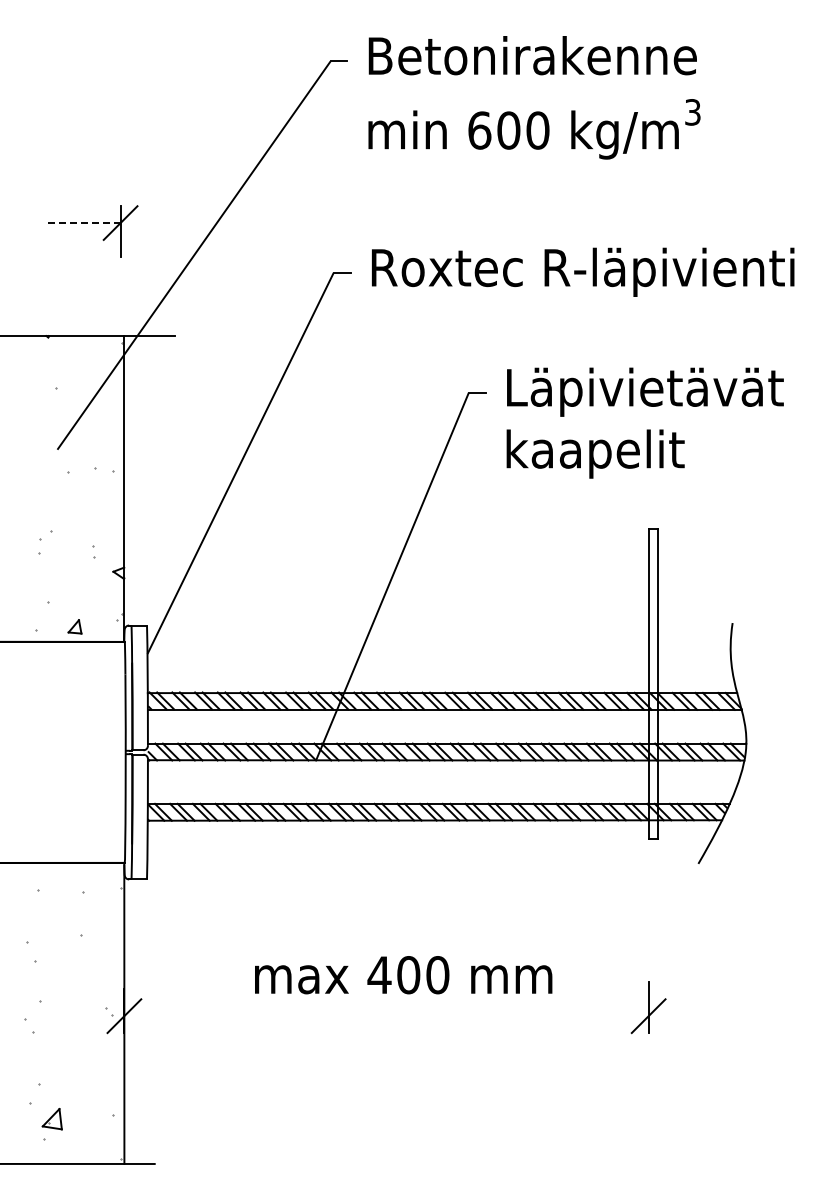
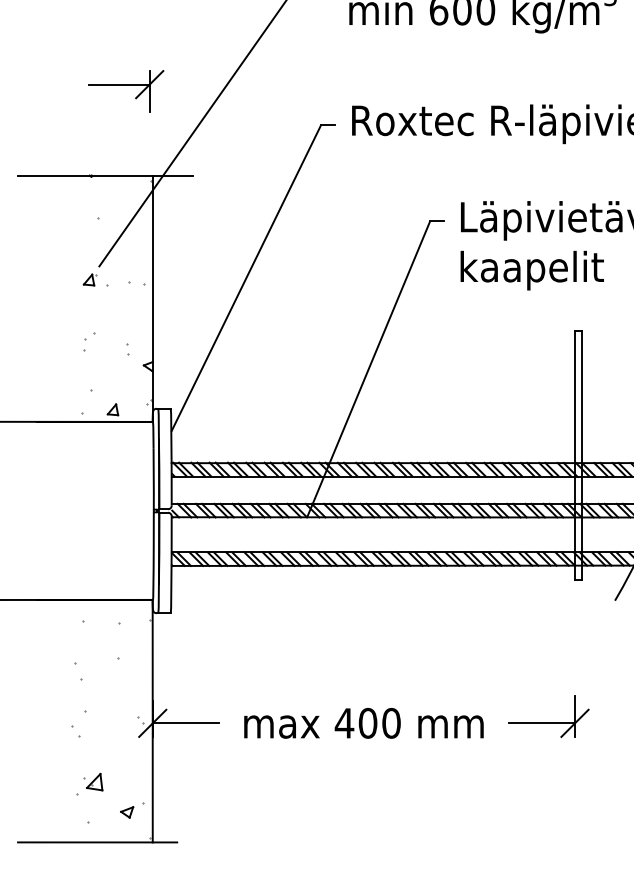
line: (82, 223) -> (119, 84), dashed -> solid
part: (45, 465) -> (89, 279), added
text: (403, 975) -> (363, 723), moved
line: (165, 1016) -> (185, 723), added
line: (607, 1016) -> (541, 723), added
part: (51, 1119) -> (94, 782), moved
part: (92, 1126) -> (127, 812), added

